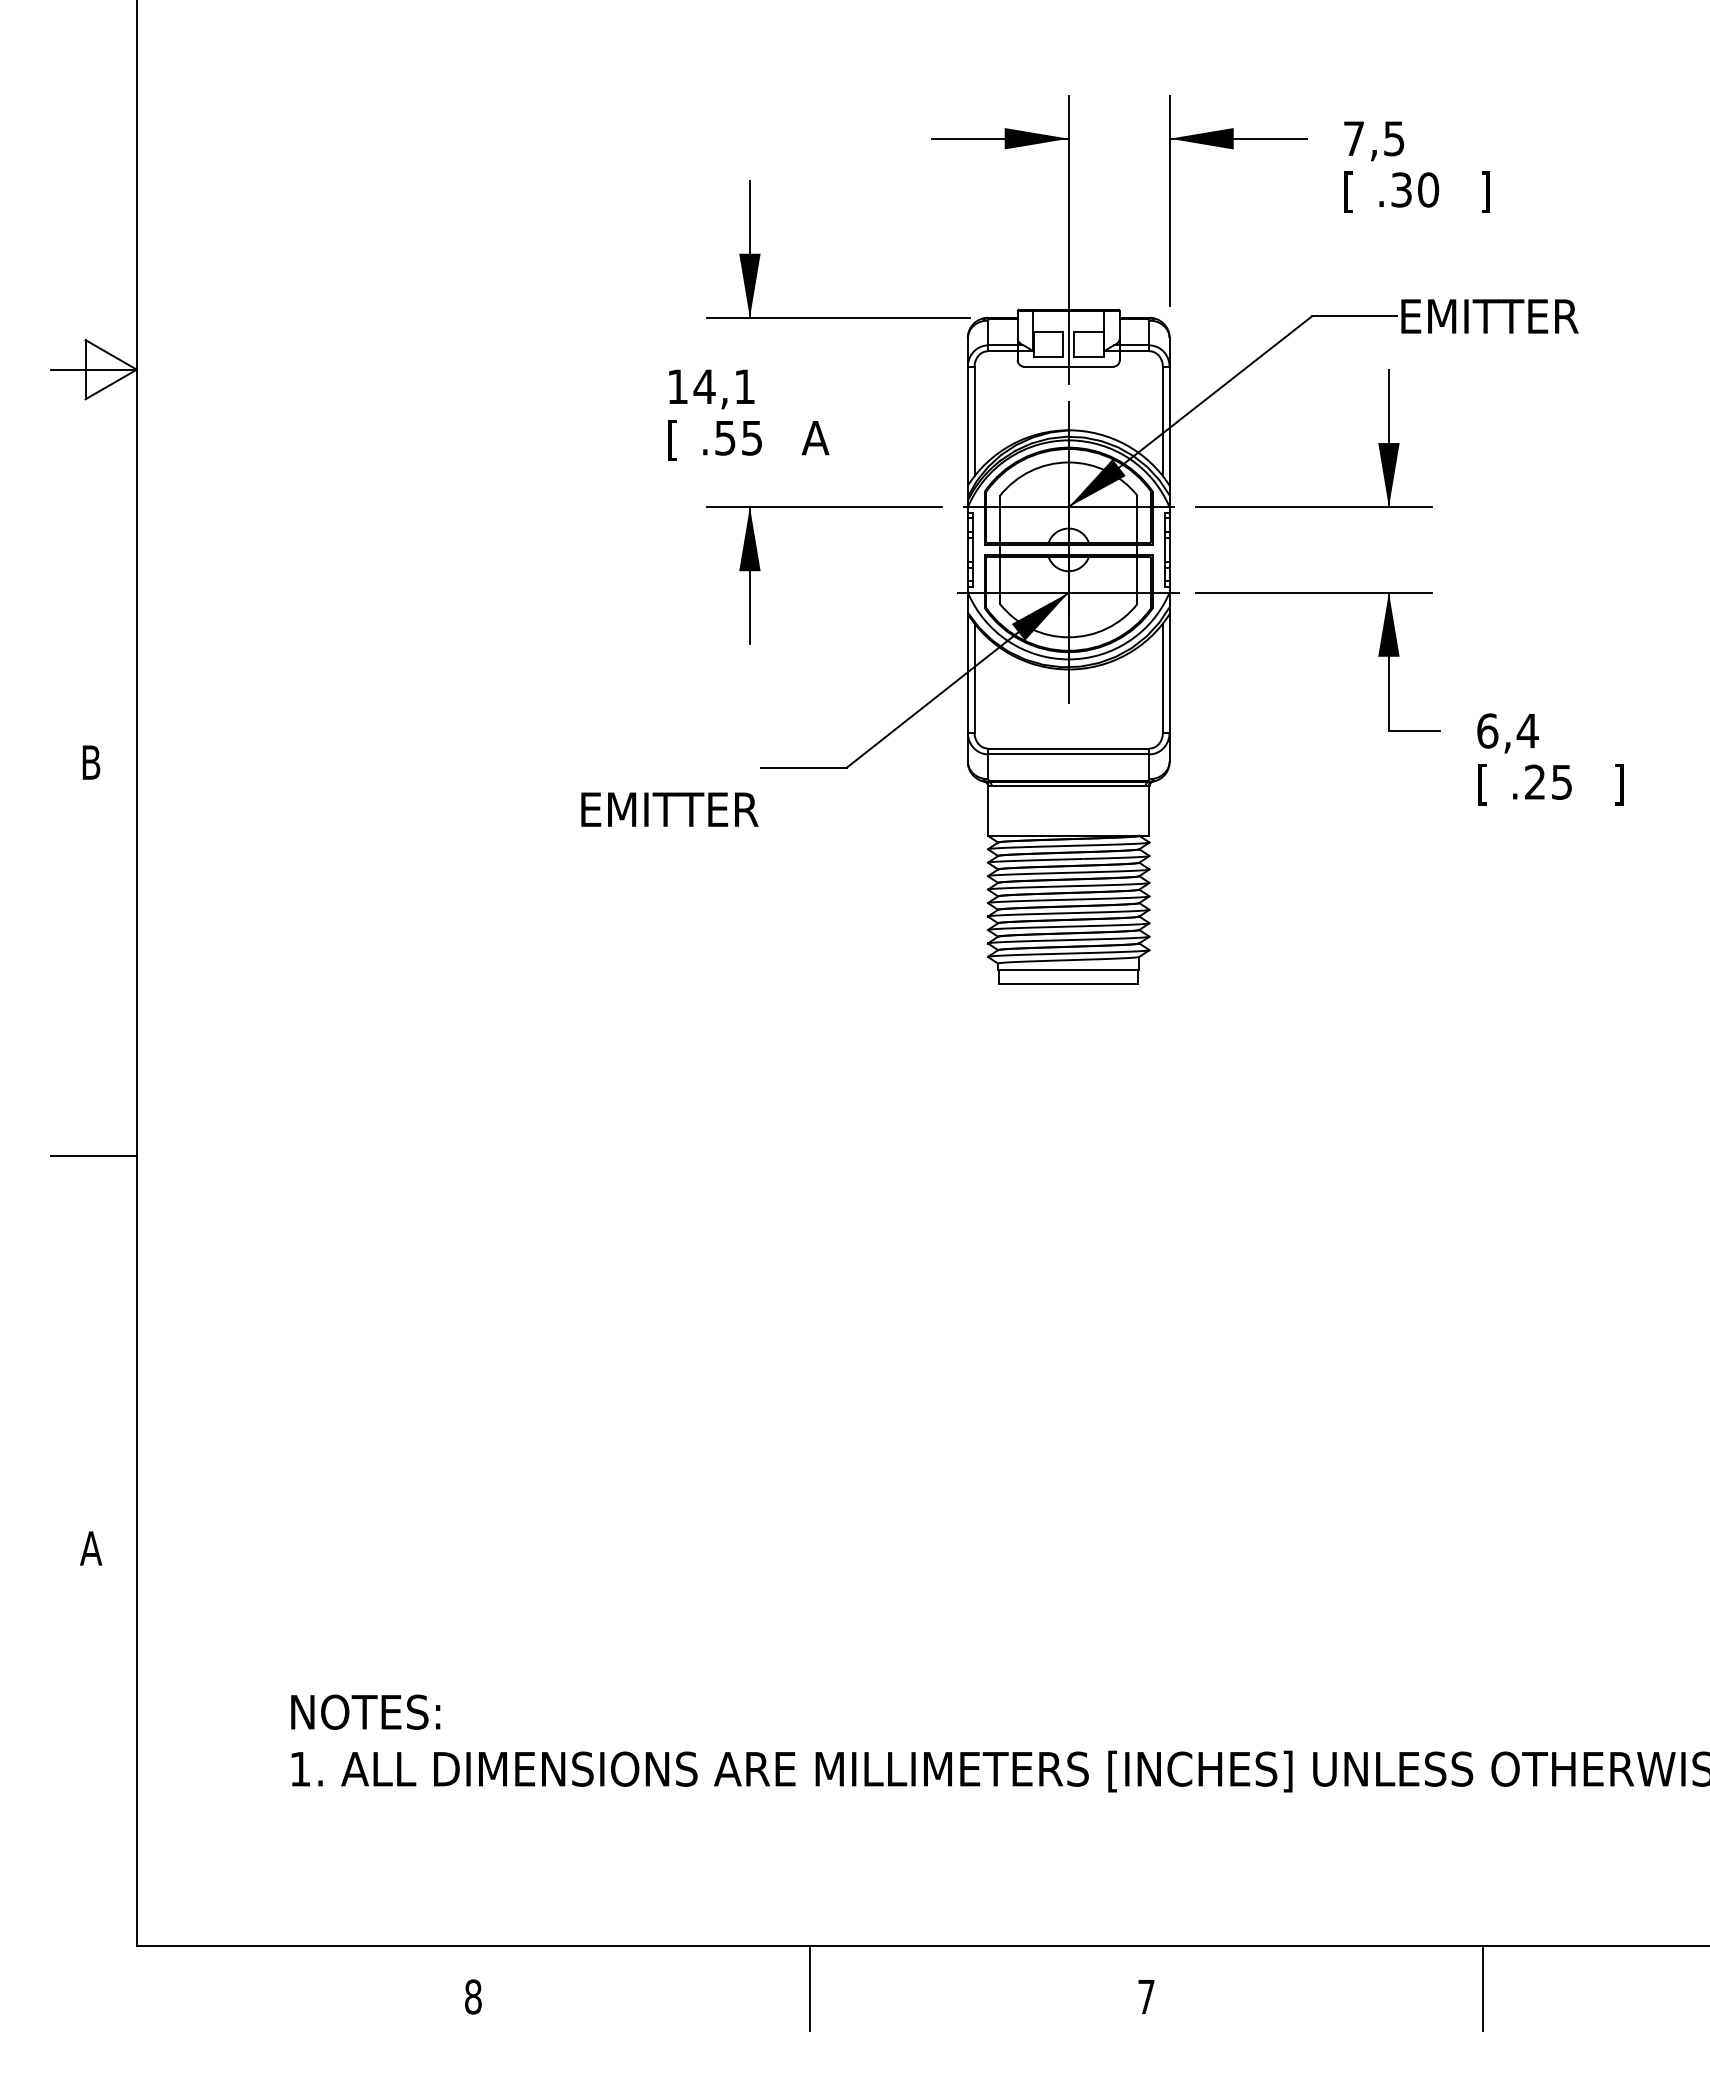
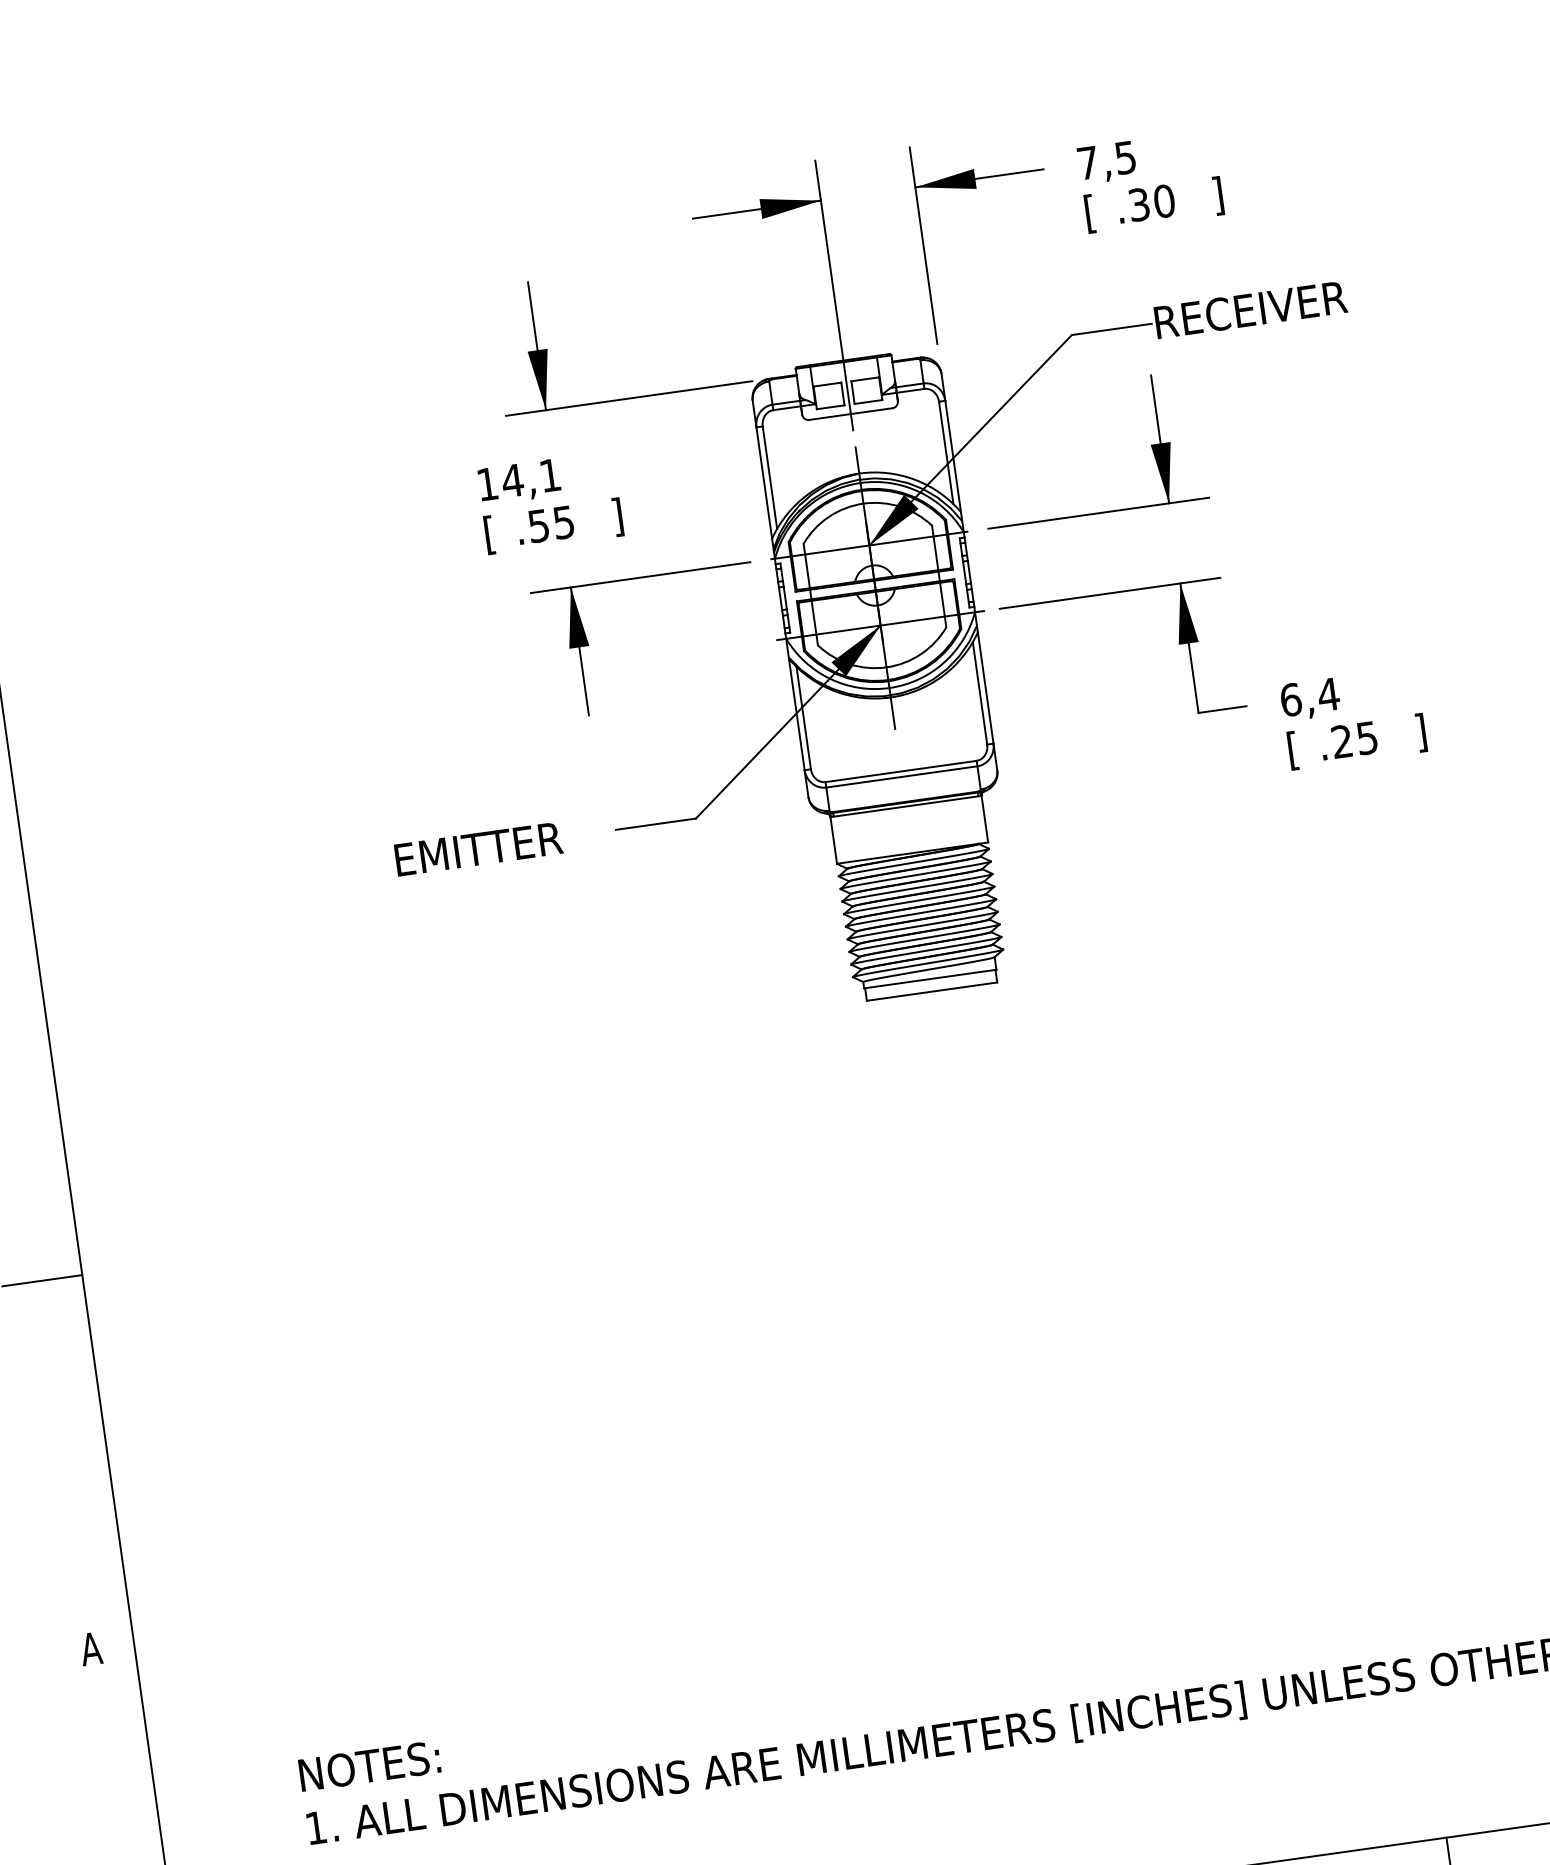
text: (1505, 316) -> (1253, 309), EMITTER -> RECEIVER
text: (815, 440) -> (623, 516), A -> ]
text: (669, 809) -> (478, 848), moved

